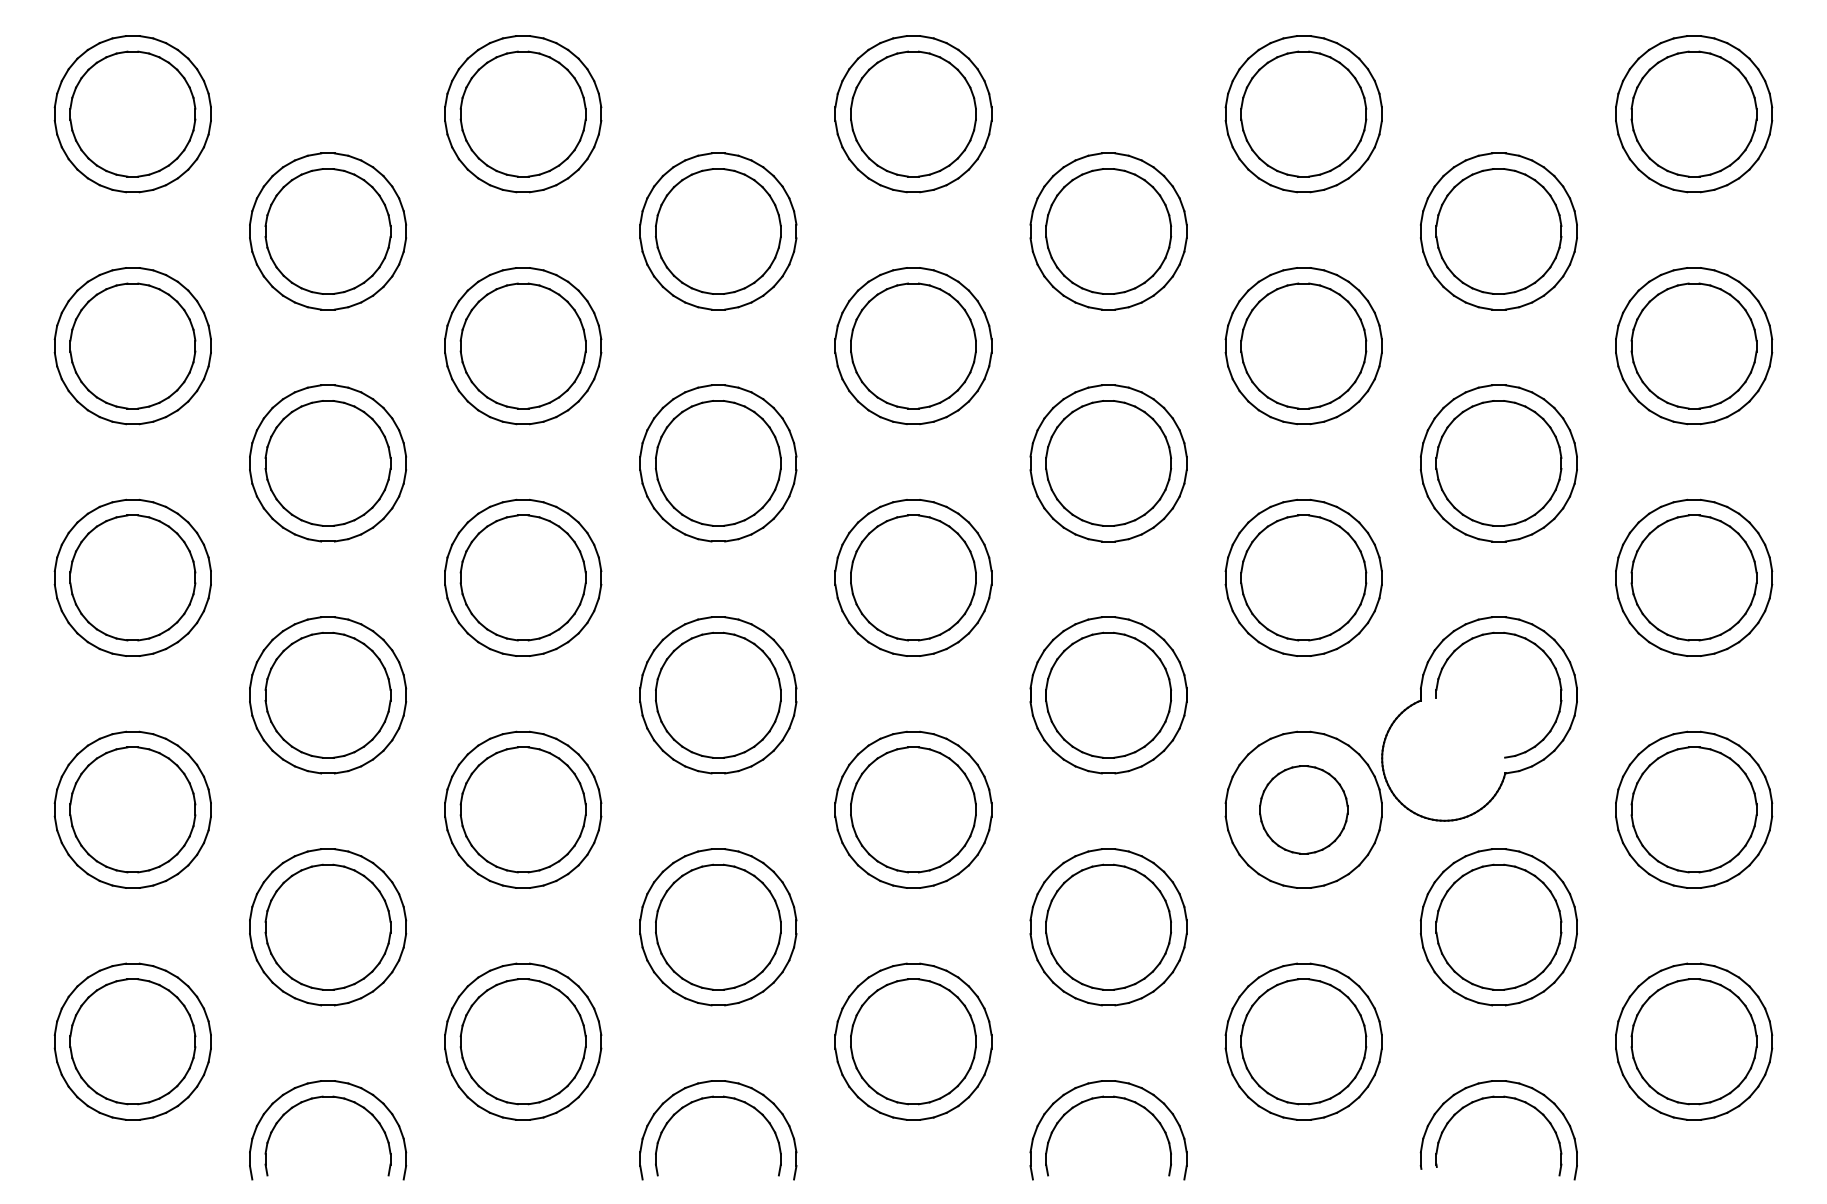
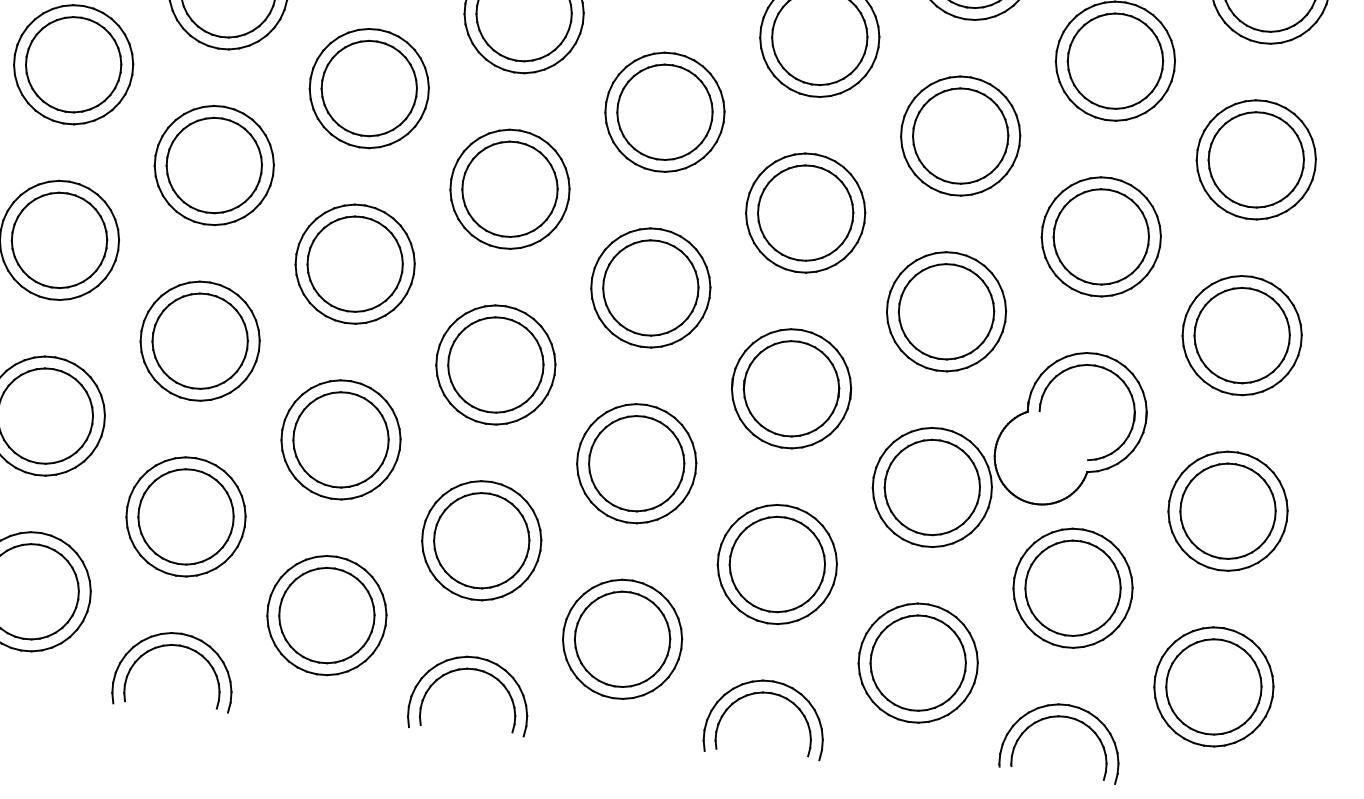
part: (1303, 809) -> (932, 487), size x1.43

